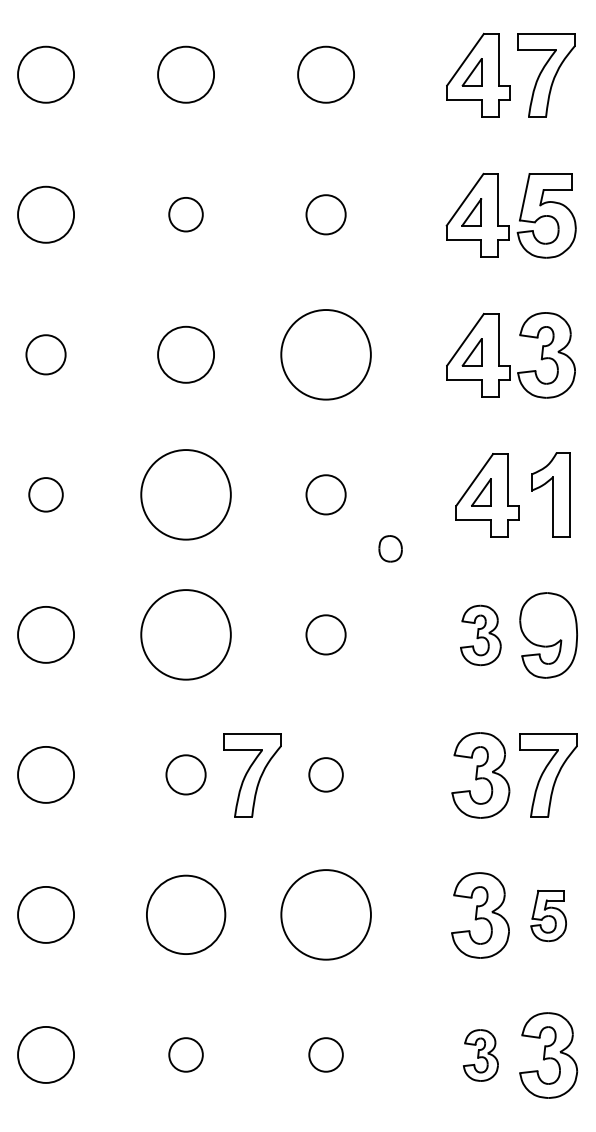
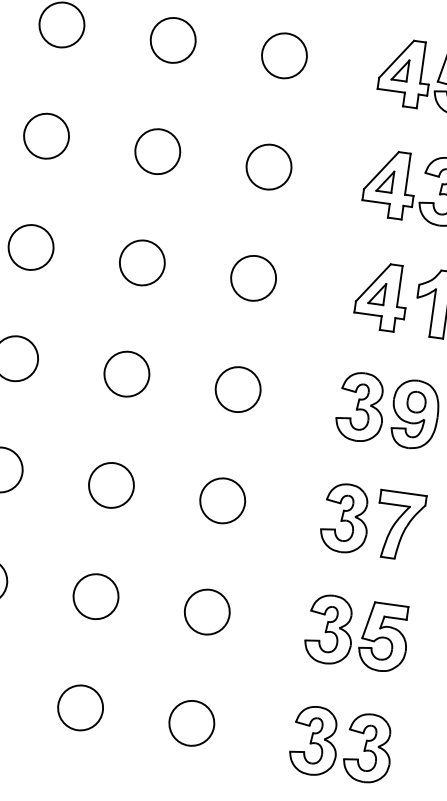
circle: (185, 214) -> (172, 40), size x1.67
circle: (326, 214) -> (284, 55), size x1.43
circle: (46, 354) -> (46, 136), size x1.43
circle: (326, 354) -> (269, 166), size x0.62
circle: (46, 494) -> (31, 247), size x1.67
circle: (186, 494) -> (142, 262), size x0.62
circle: (326, 494) -> (253, 278), size x1.43
part: (390, 548) -> (416, 401), moved
circle: (186, 634) -> (127, 373), size x0.62
circle: (325, 634) -> (237, 389), size x1.43
part: (480, 635) -> (360, 407), size x1.43
circle: (186, 774) -> (111, 485), size x1.43
circle: (326, 774) -> (223, 500), size x1.67
part: (252, 775) -> (164, 493), removed
circle: (185, 914) -> (95, 596), size x0.71
circle: (325, 914) -> (206, 611), size x0.62
part: (548, 915) -> (383, 637), size x1.67
circle: (186, 1054) -> (80, 707), size x1.67
circle: (326, 1054) -> (192, 723), size x1.67
part: (480, 1055) -> (314, 740), size x1.67

